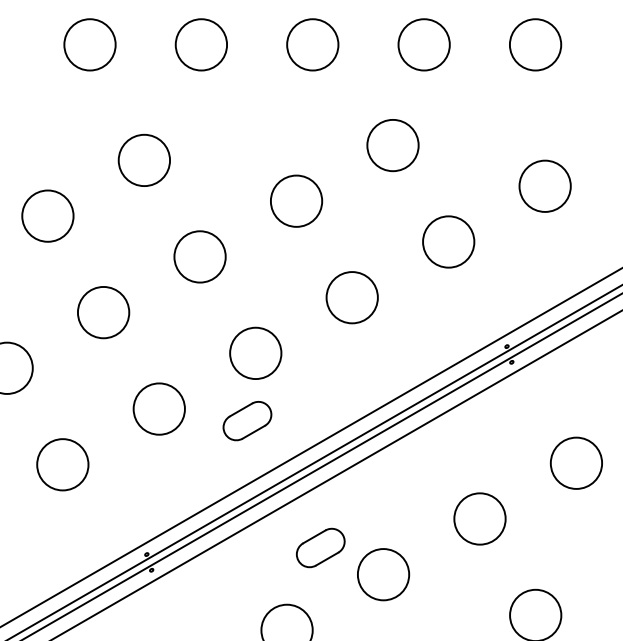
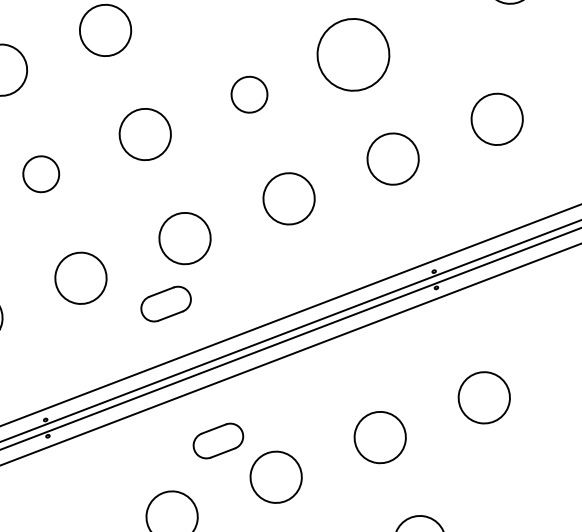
circle: (392, 145) -> (352, 54), size x1.4
circle: (296, 200) -> (249, 94), size x0.7
circle: (103, 312) -> (41, 174), size x0.7

